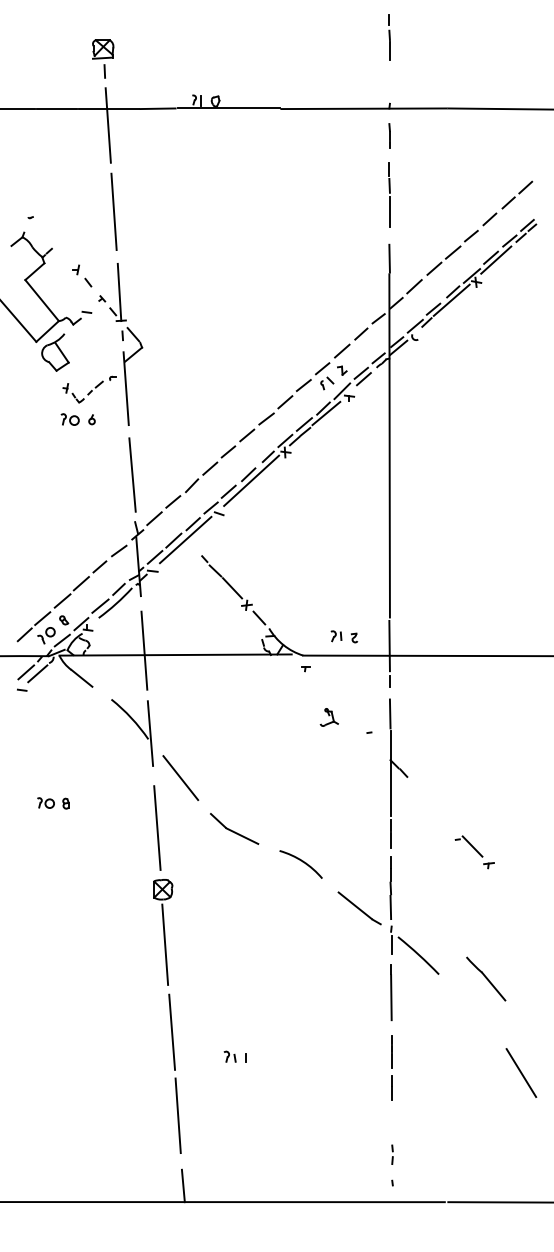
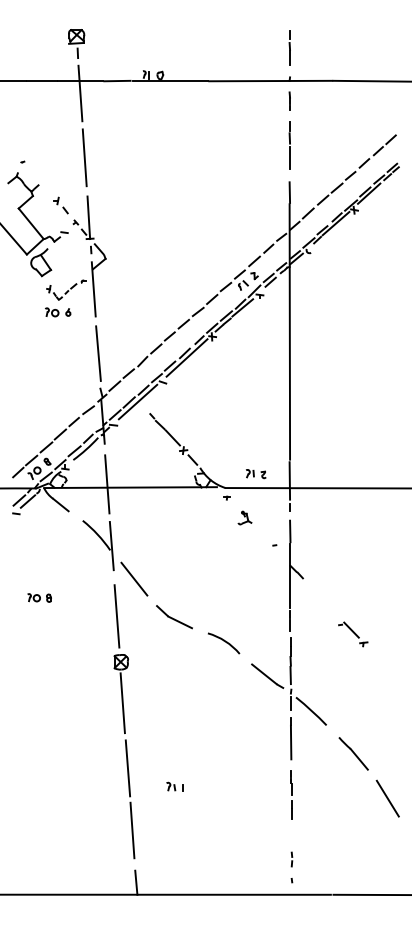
line: (389, 36) -> (289, 47), moved
part: (328, 716) -> (244, 517), moved
line: (485, 978) -> (353, 753), moved

